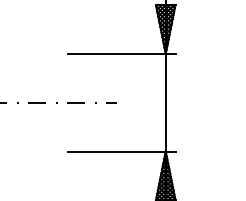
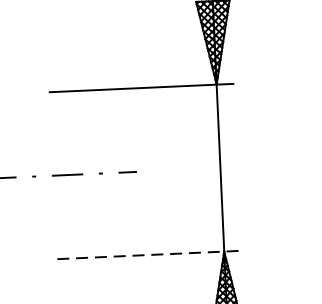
line: (121, 151) -> (148, 255), solid -> dashed

